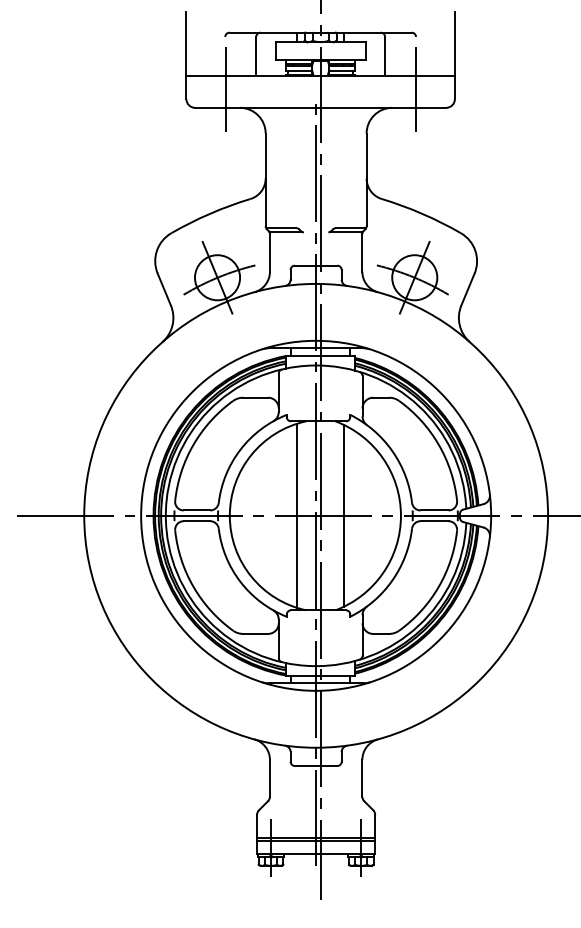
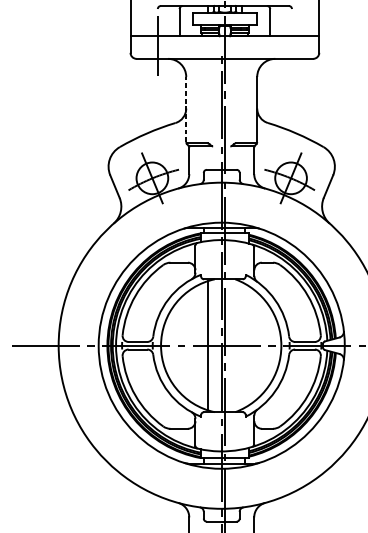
line: (415, 89) -> (291, 46), removed
line: (265, 179) -> (186, 109), solid -> dashed
line: (344, 515) -> (241, 345), removed

